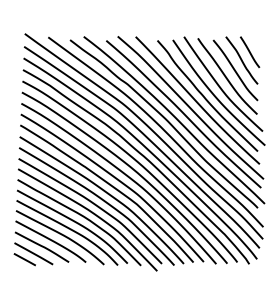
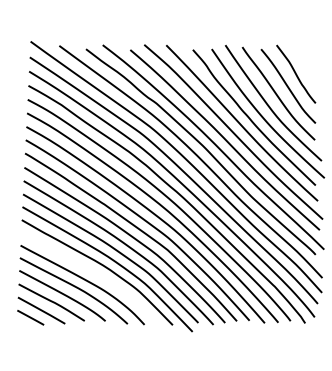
line: (249, 51) -> (305, 63), removed
curve: (74, 222) -> (91, 272), removed

